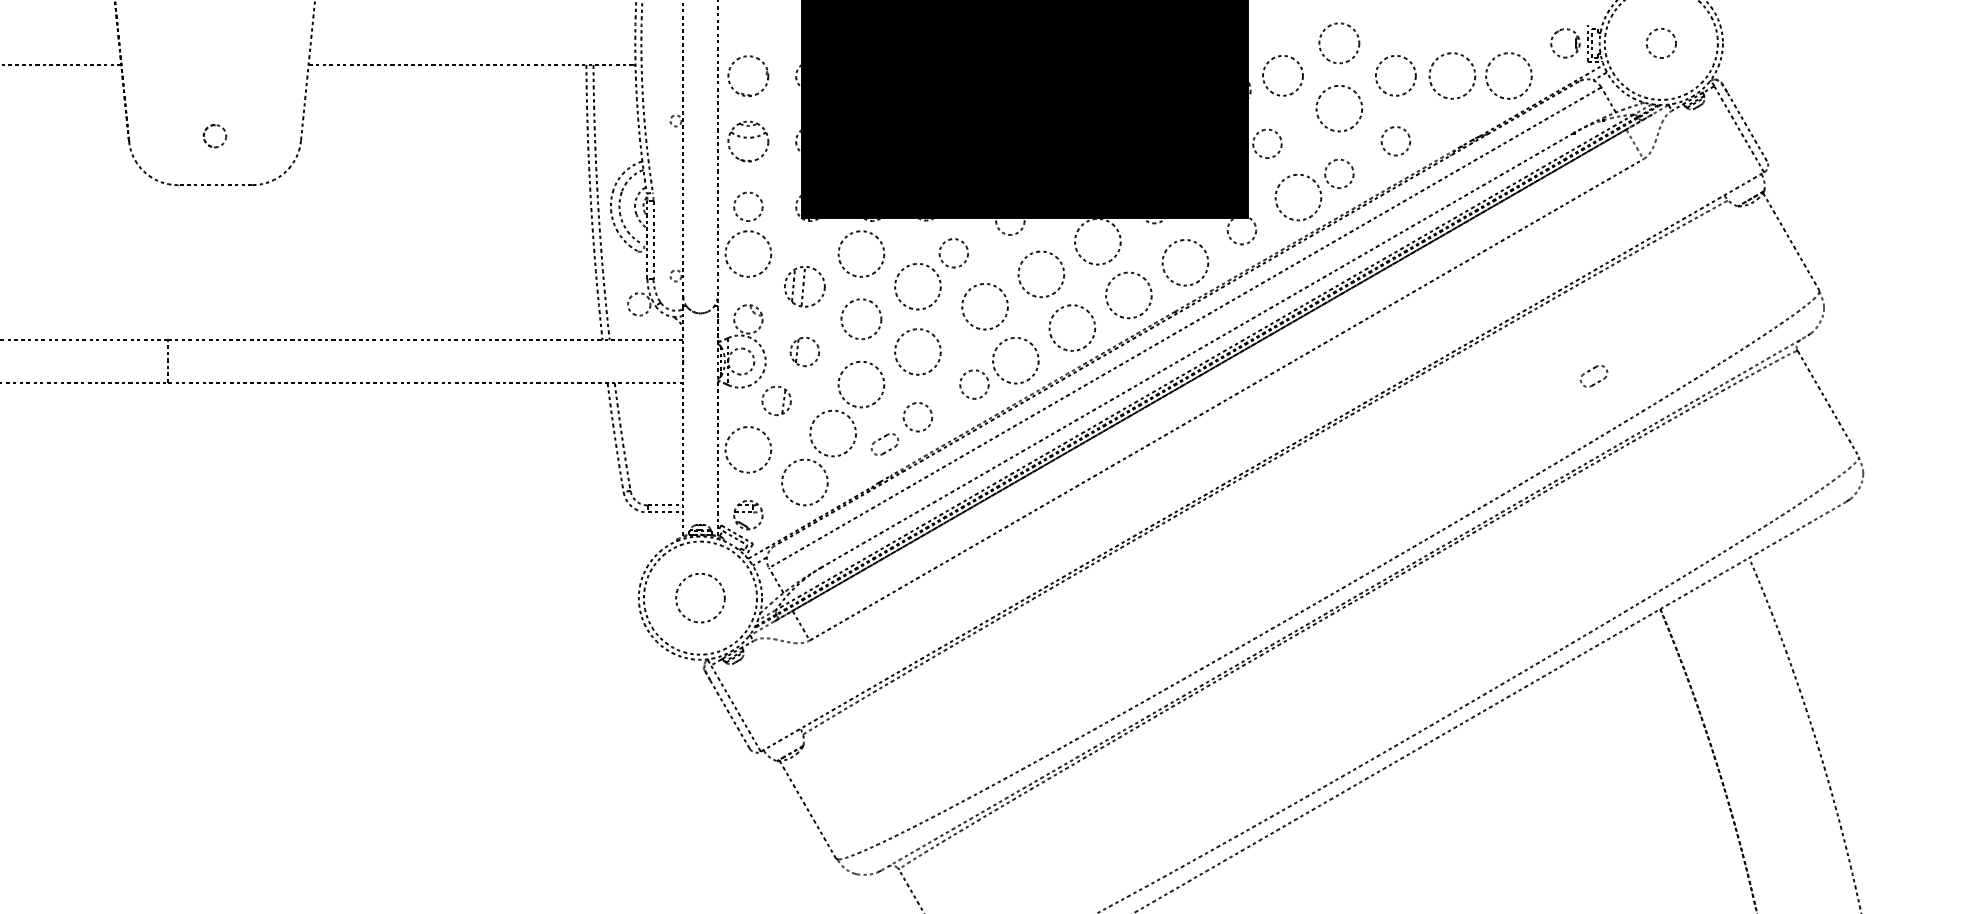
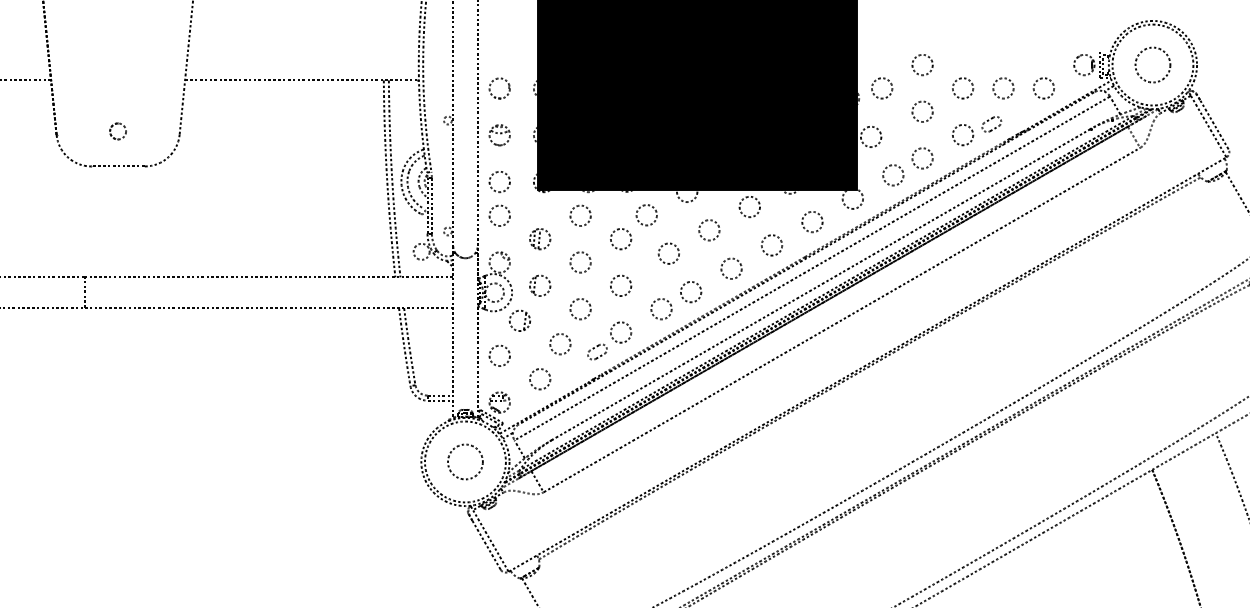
circle: (1339, 43) -> (922, 65), size x0.71
circle: (1661, 43) -> (1153, 65), size x1.67
circle: (1452, 75) -> (1003, 88), size x0.62
circle: (1508, 75) -> (1043, 88), size x0.62
circle: (748, 76) -> (499, 88), size x0.71
circle: (1282, 76) -> (881, 88), size x0.71
circle: (1395, 76) -> (962, 88), size x0.71
circle: (1339, 108) -> (922, 111), size x0.62
part: (748, 141) -> (499, 135), size x0.71
circle: (1298, 197) -> (893, 175), size x0.62
circle: (1097, 241) -> (749, 206), size x0.62
circle: (748, 253) -> (499, 215), size x0.62
circle: (861, 253) -> (580, 215), size x0.62
circle: (1185, 262) -> (812, 221), size x0.62
circle: (1041, 274) -> (709, 230), size x0.62
part: (804, 286) -> (539, 239), size x0.71
circle: (917, 286) -> (620, 239), size x0.62
circle: (1128, 295) -> (771, 245), size x0.62
circle: (984, 307) -> (668, 254), size x0.62
circle: (861, 319) -> (580, 262), size x0.71
circle: (1072, 327) -> (731, 268), size x0.62
circle: (917, 351) -> (620, 285), size x0.62
circle: (1015, 360) -> (690, 291), size x0.62
part: (1593, 376) -> (991, 124), moved
circle: (861, 384) -> (580, 309), size x0.62
circle: (832, 433) -> (559, 344), size x0.62
circle: (748, 449) -> (499, 355), size x0.62
circle: (804, 482) -> (539, 379), size x0.62

